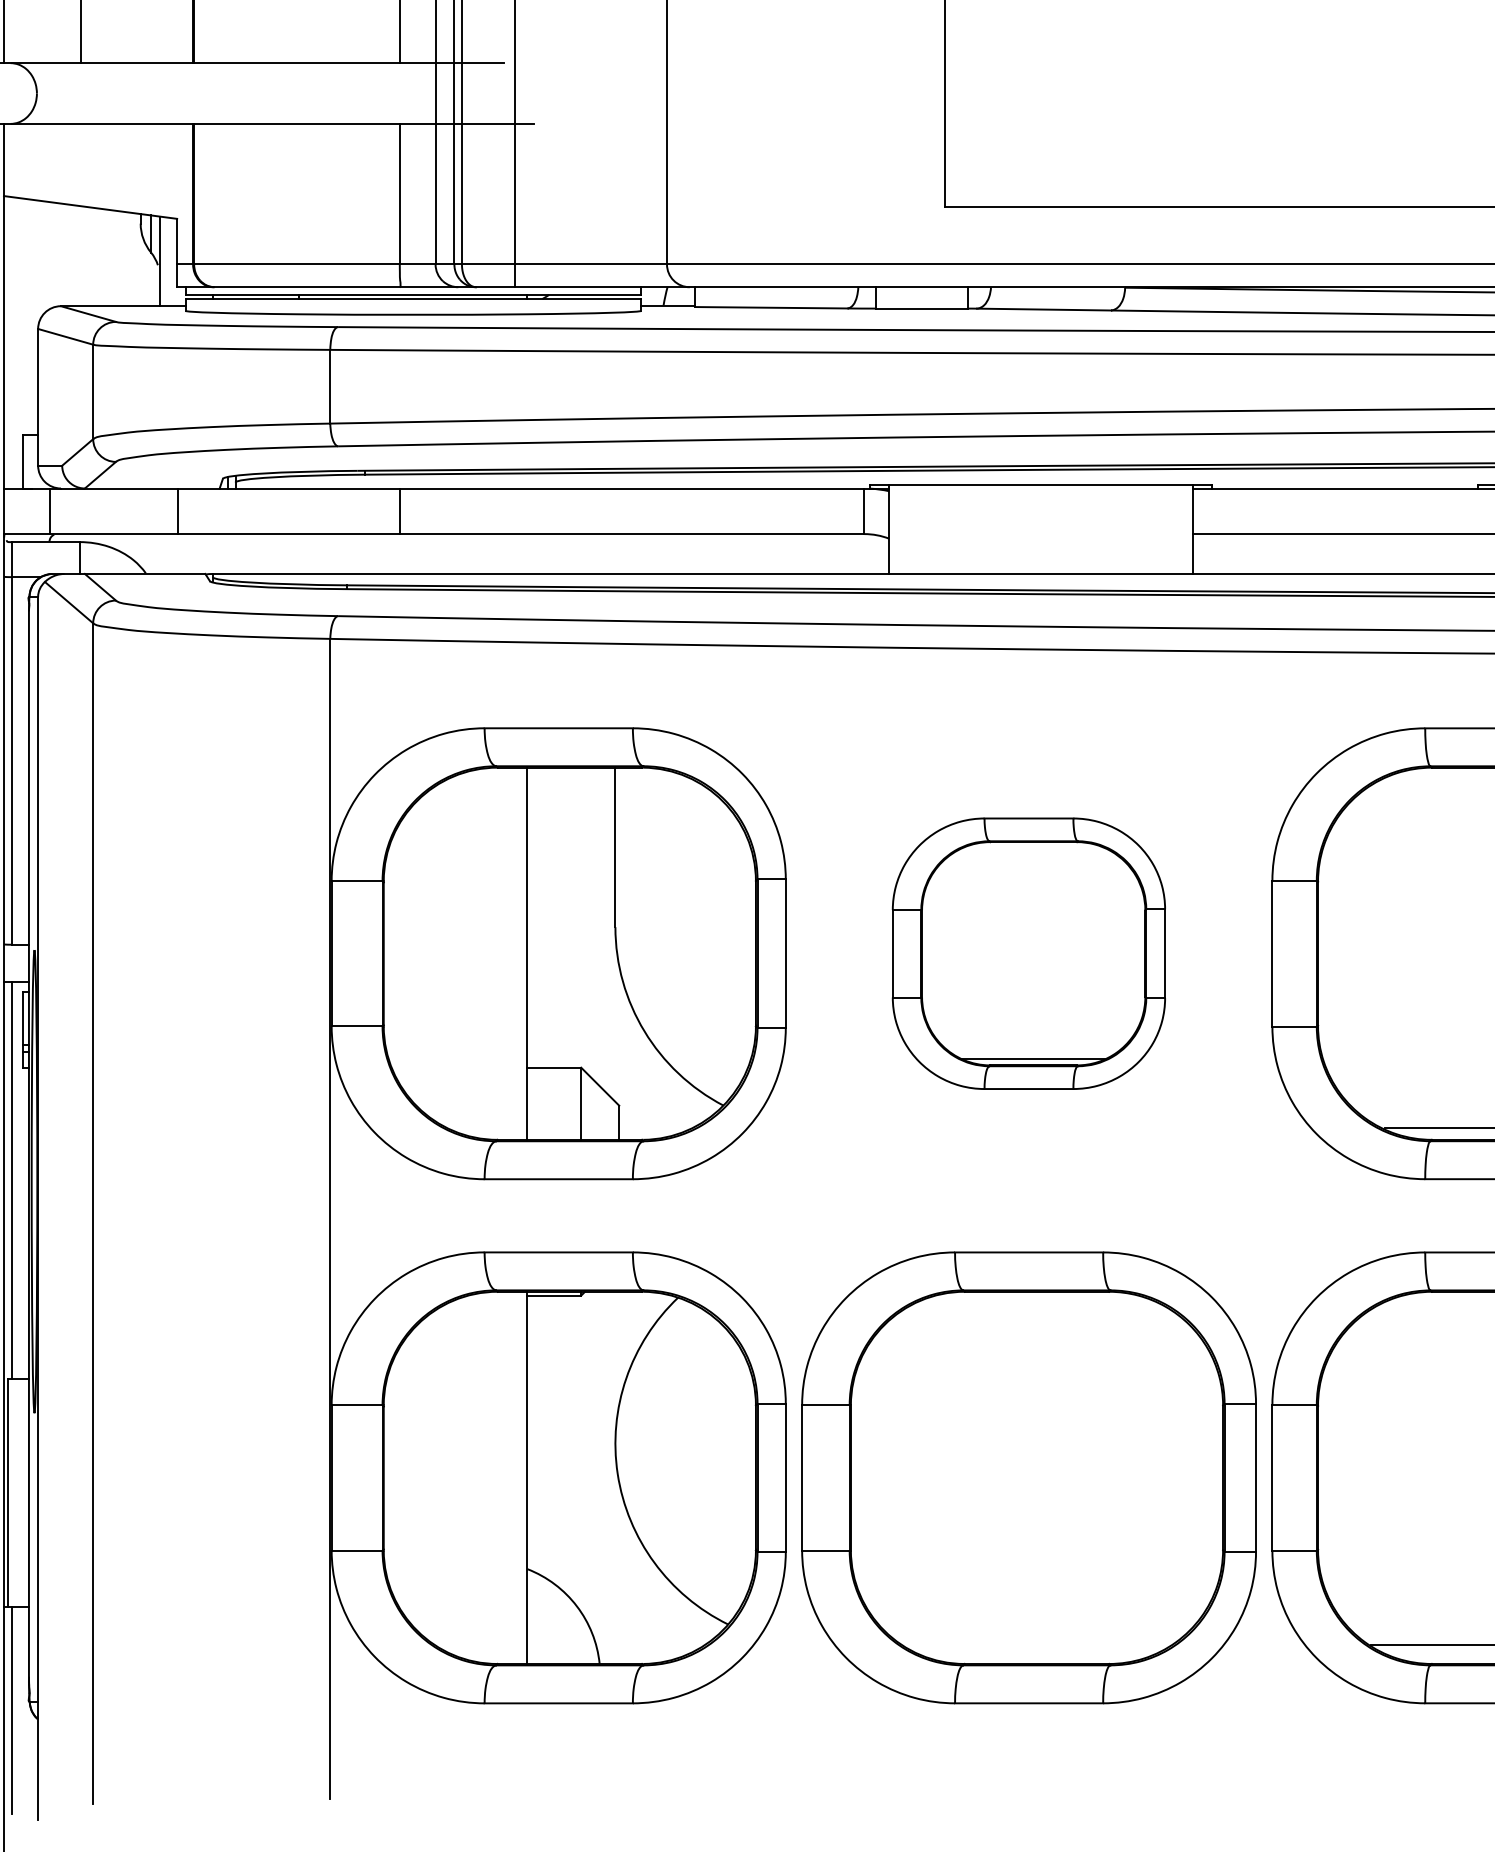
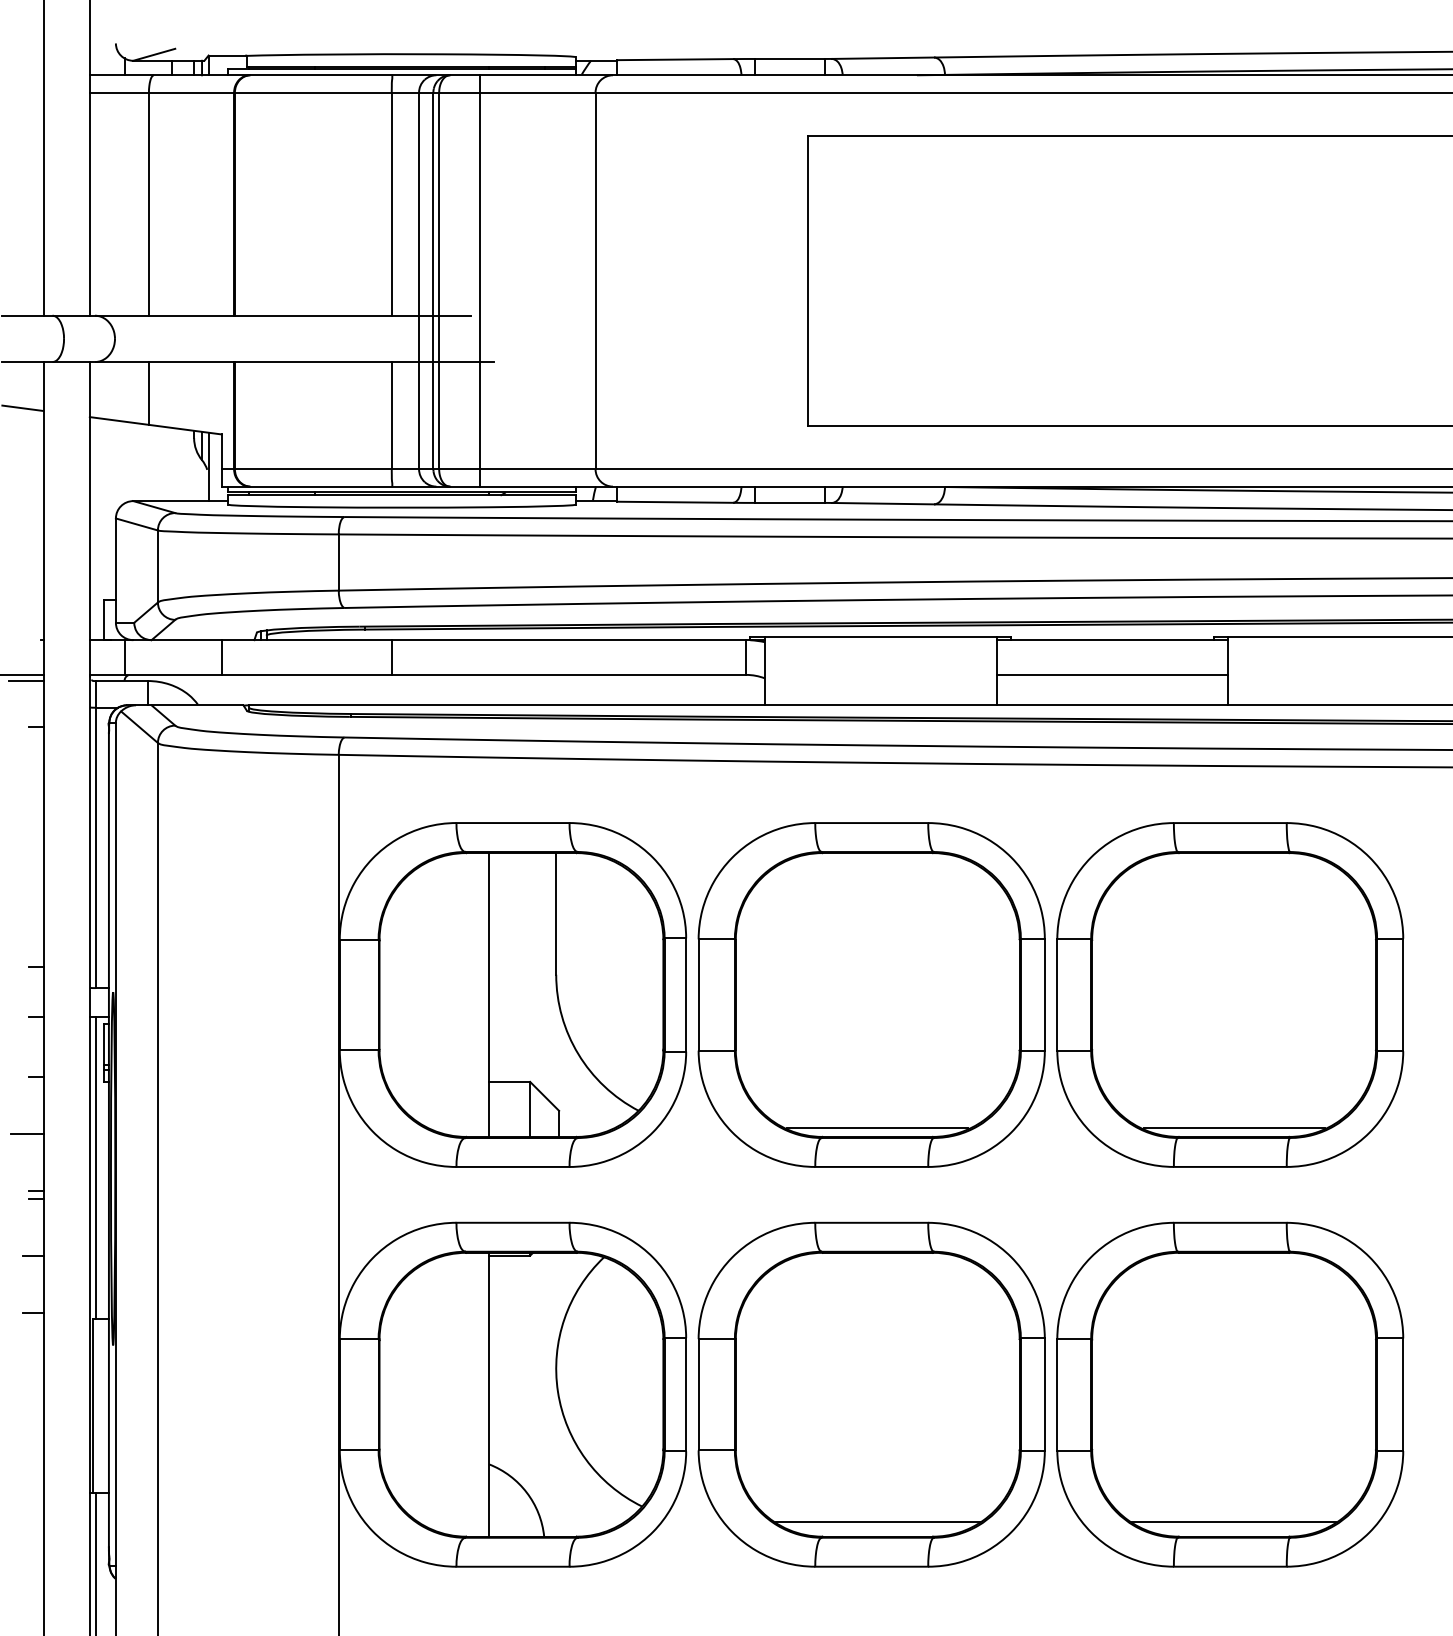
line: (80, 165) -> (148, 393), added
part: (1028, 953) -> (871, 994), size x1.67
line: (1036, 1645) -> (877, 1522), added

